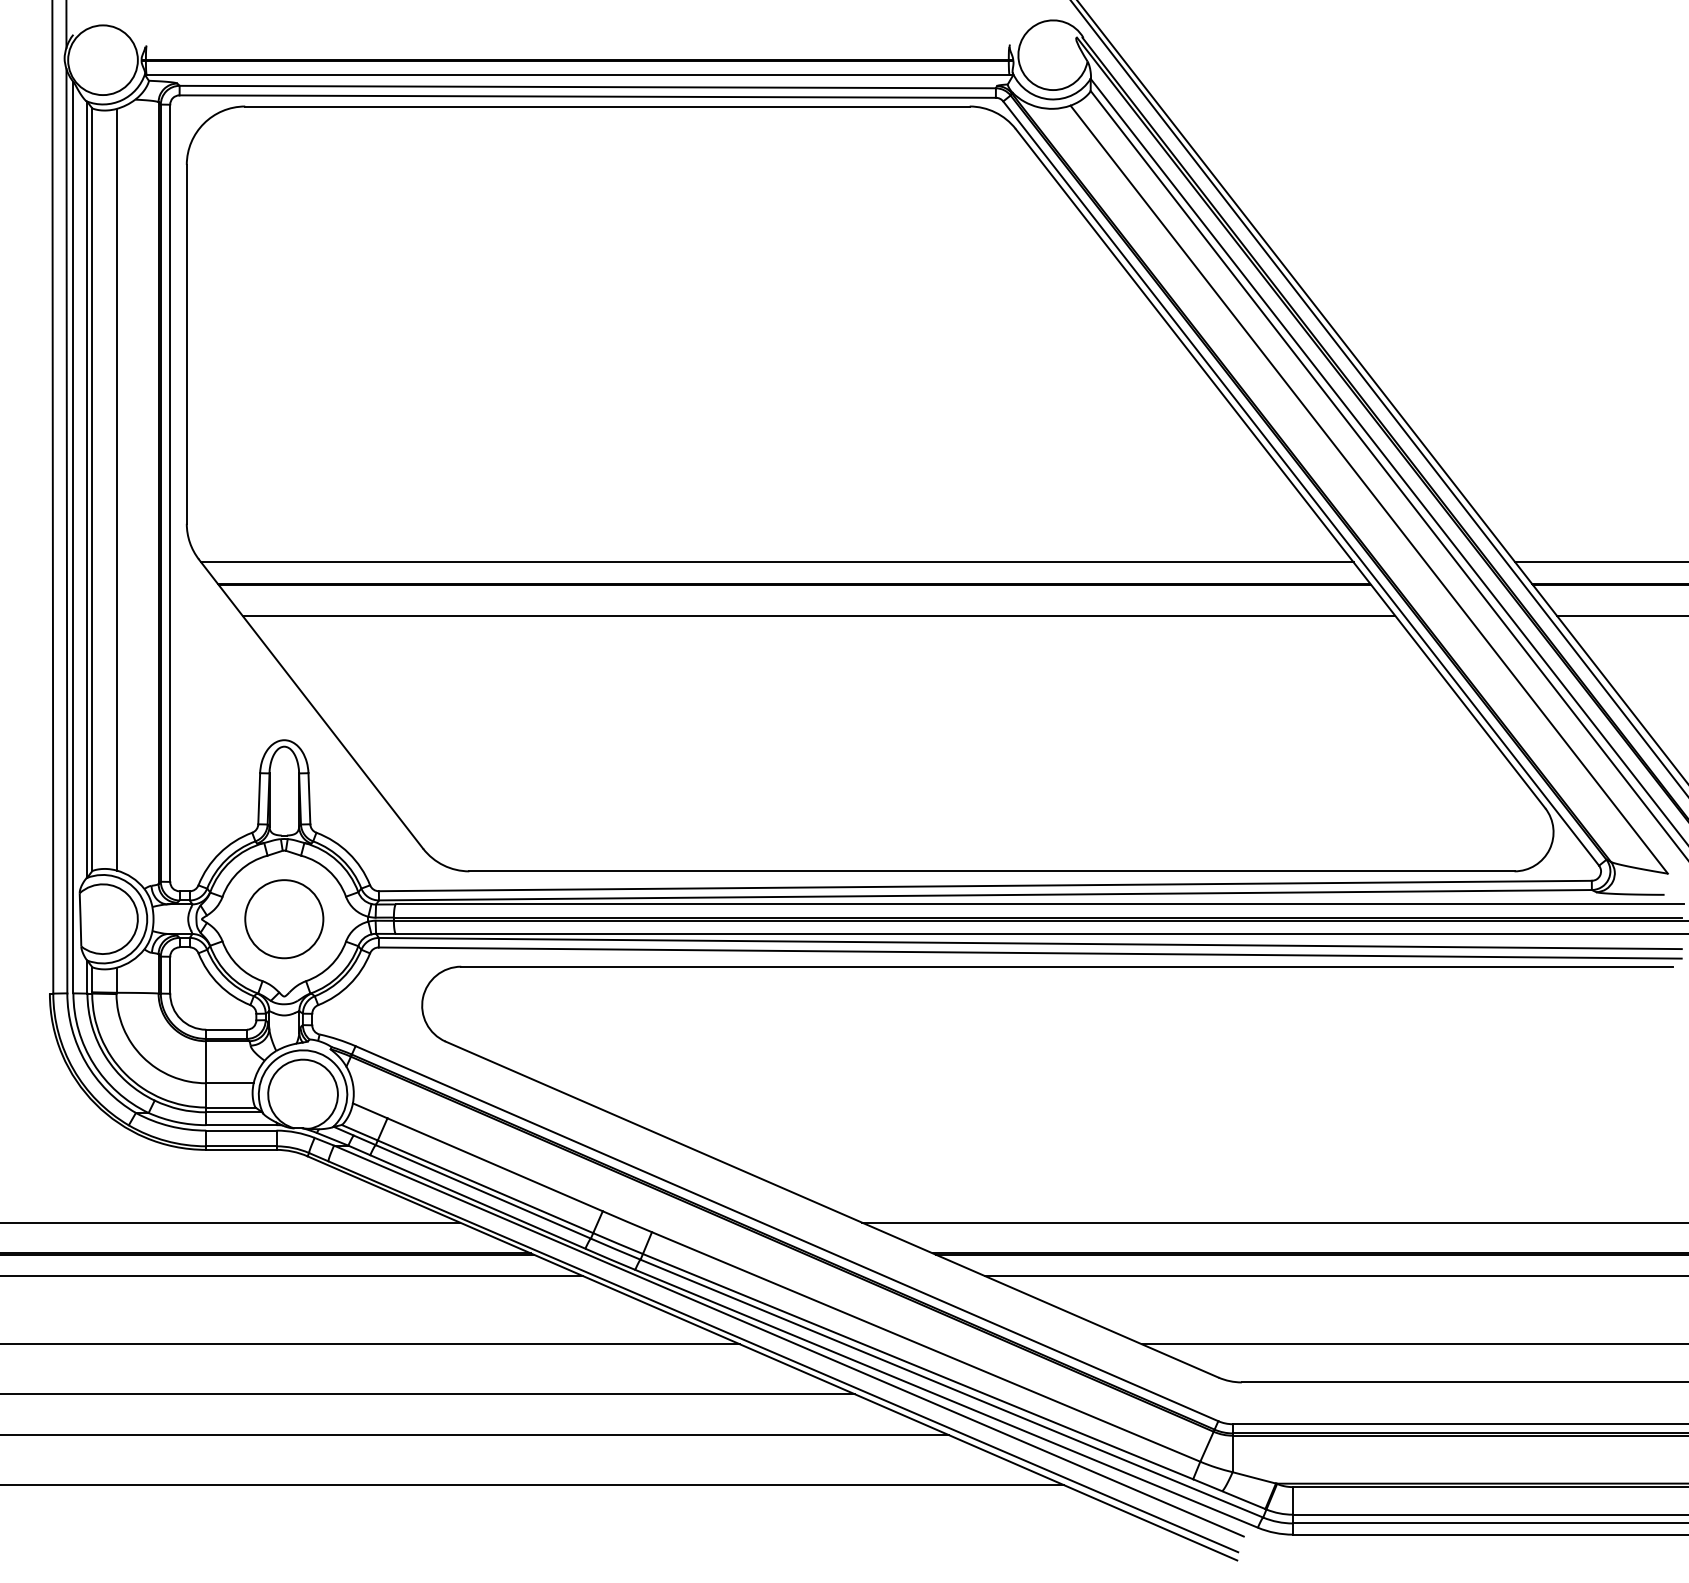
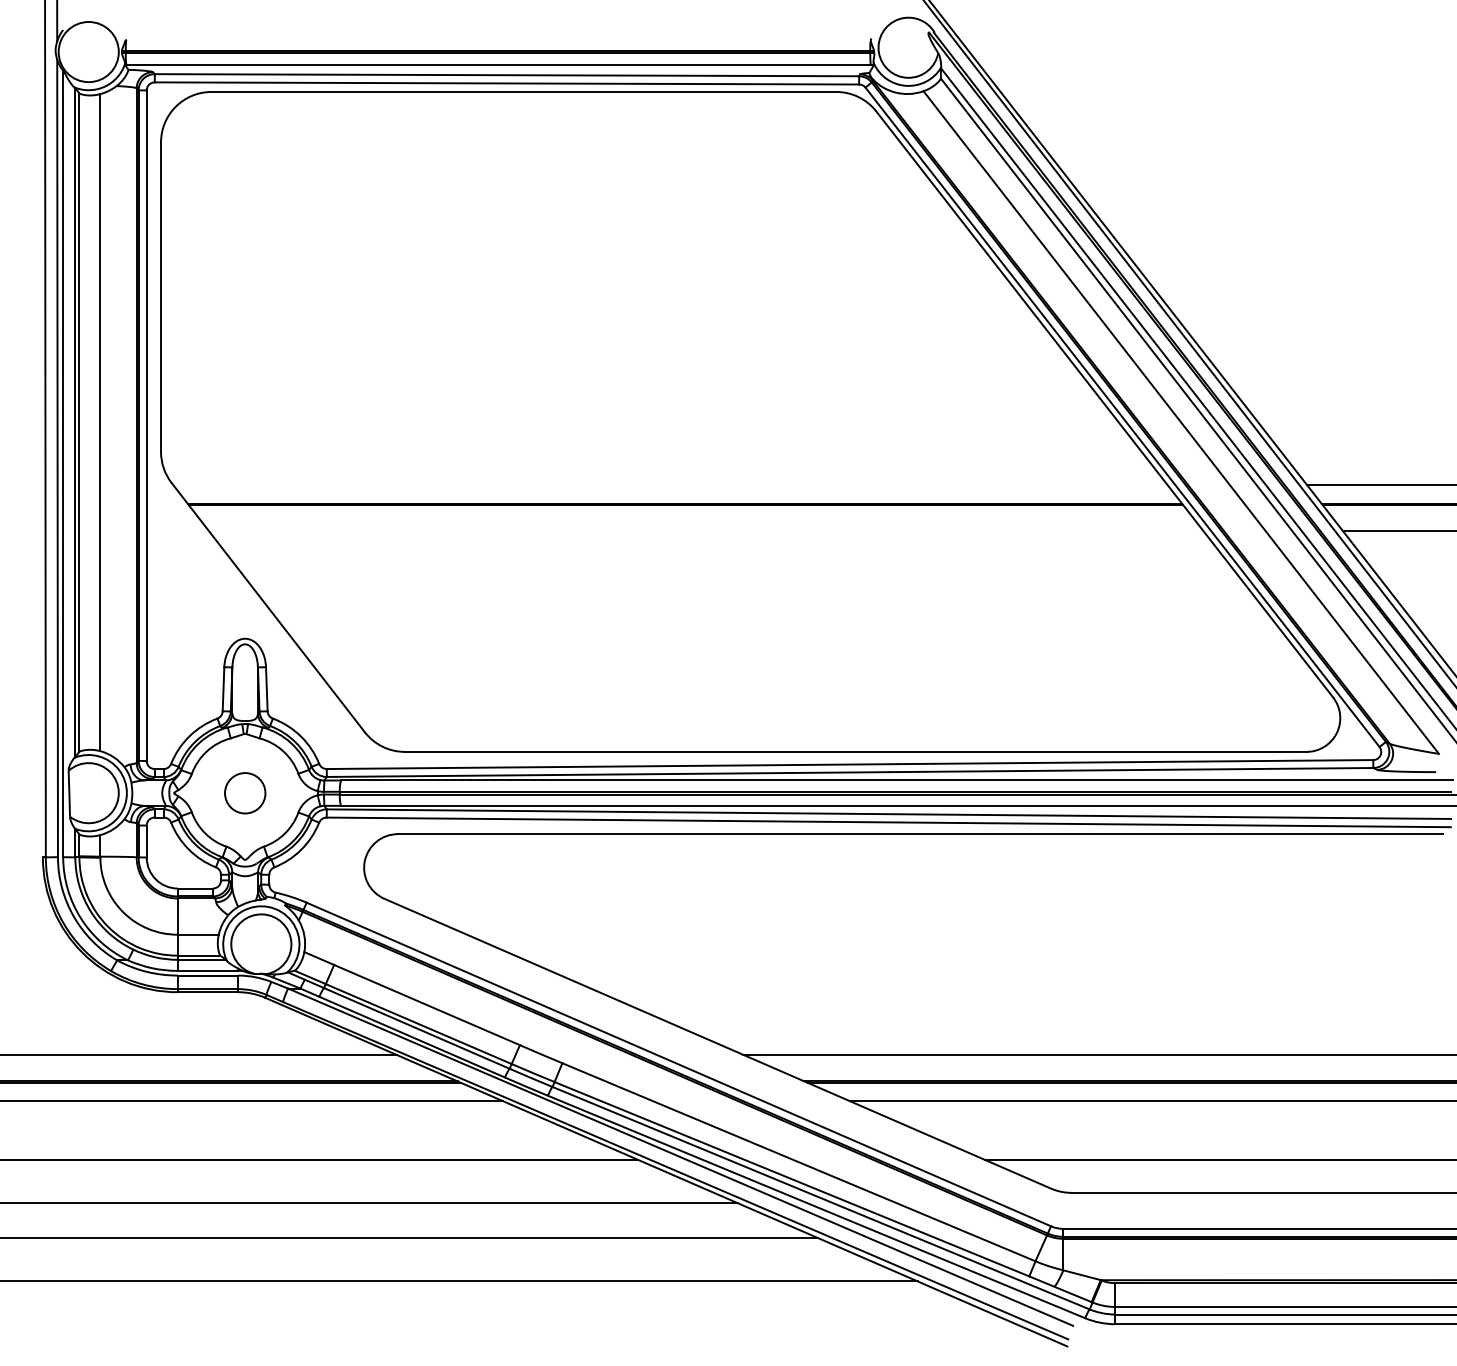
line: (777, 562) -> (670, 485), removed
line: (818, 615) -> (706, 531), removed
circle: (284, 919) -> (245, 793), size x0.6

